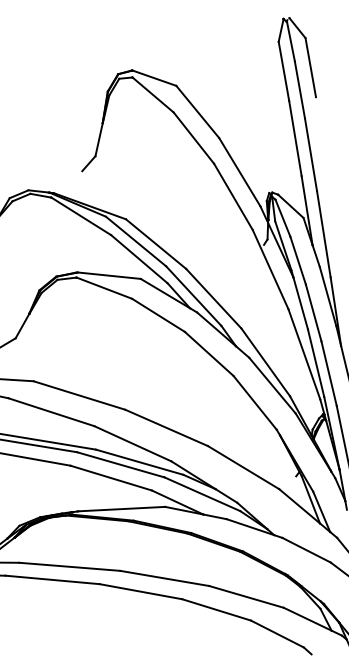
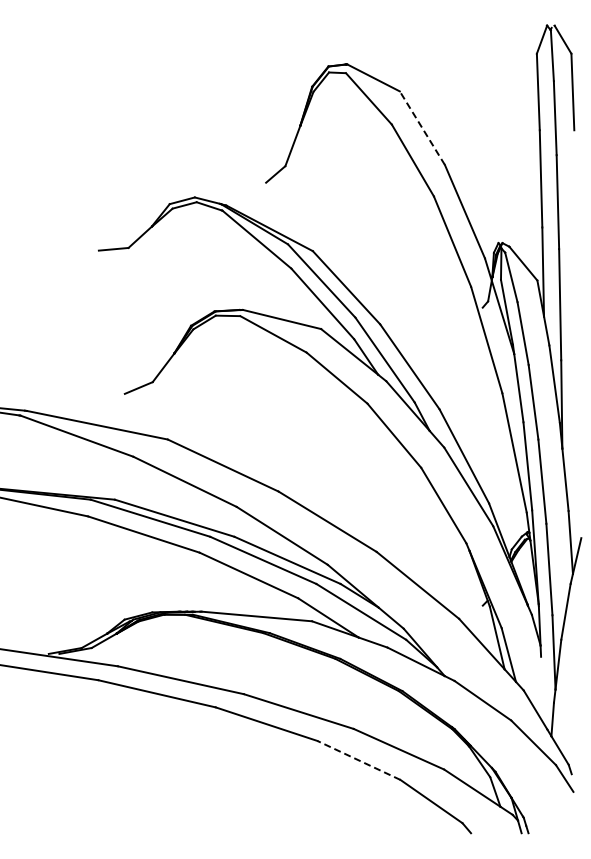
line: (197, 111) -> (422, 127), solid -> dashed
line: (216, 610) -> (358, 760), solid -> dashed

